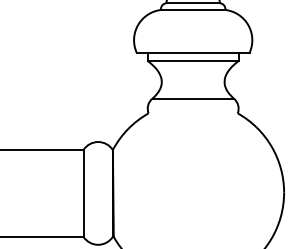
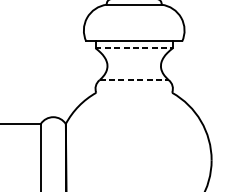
line: (193, 60) -> (134, 47), solid -> dashed
line: (193, 98) -> (134, 80), solid -> dashed

